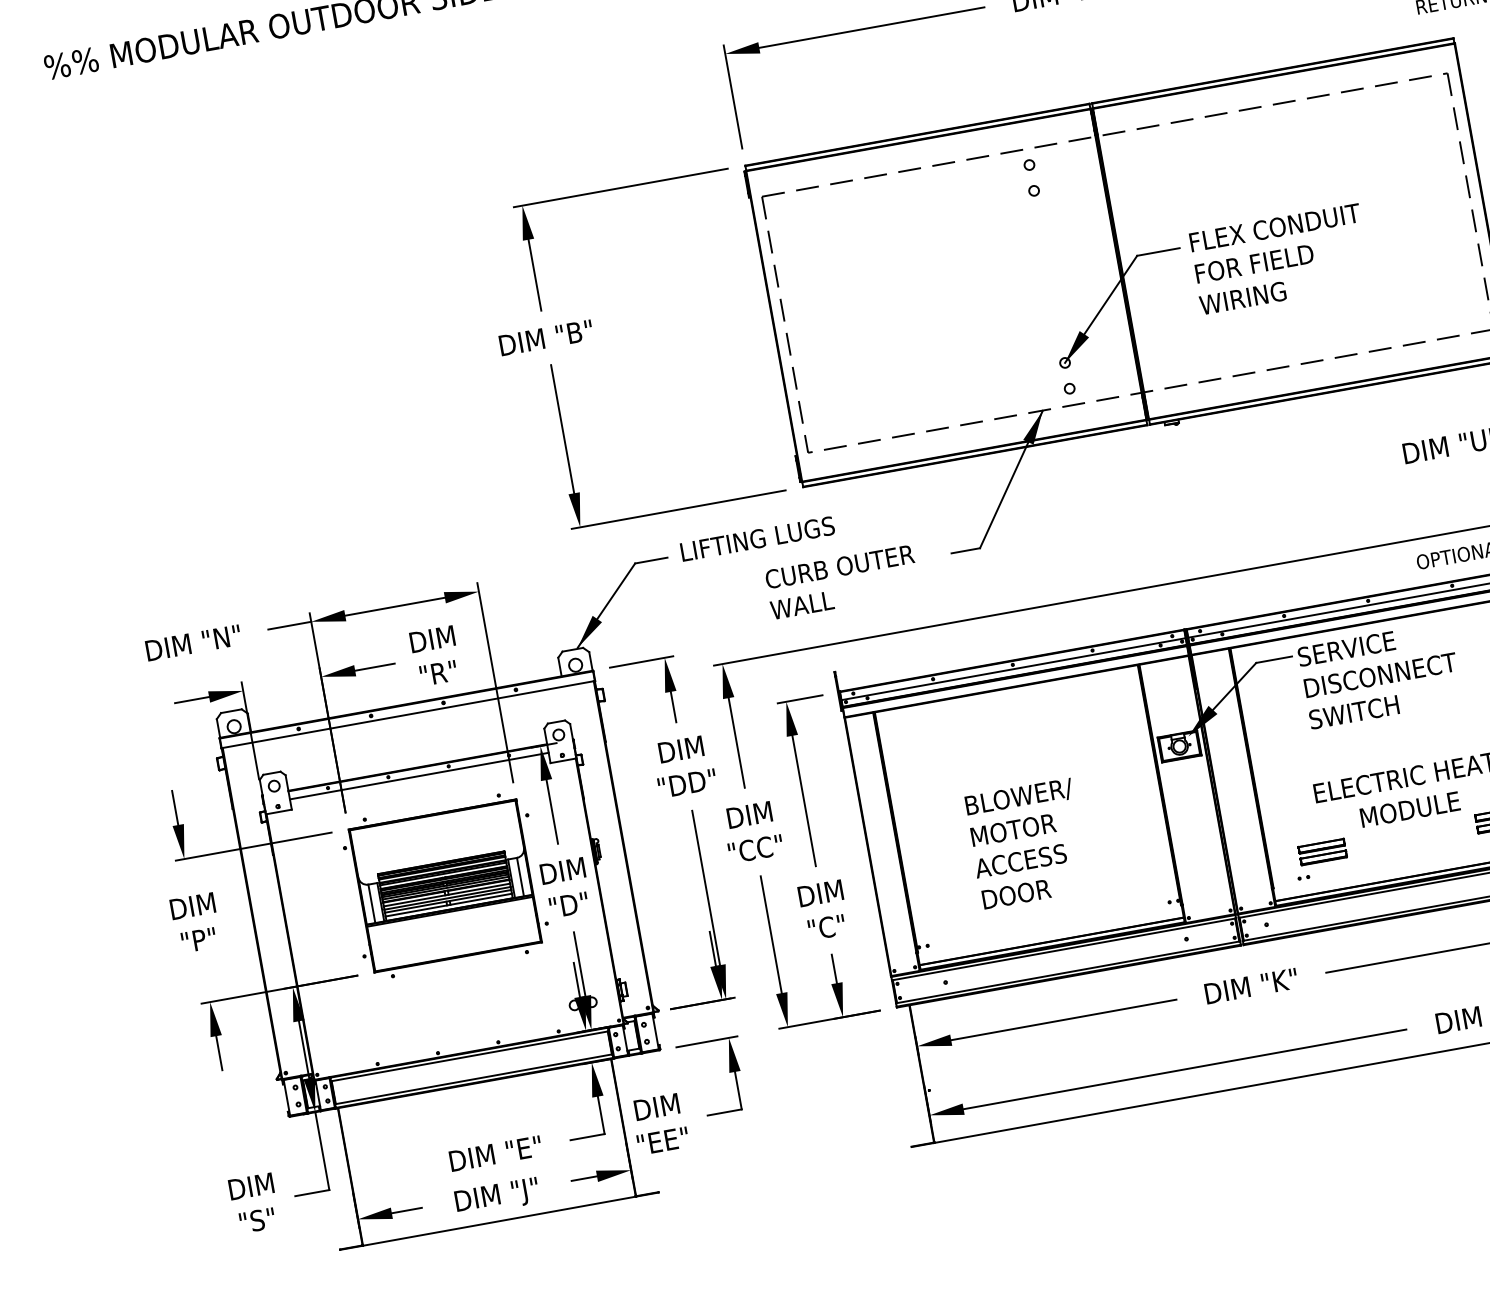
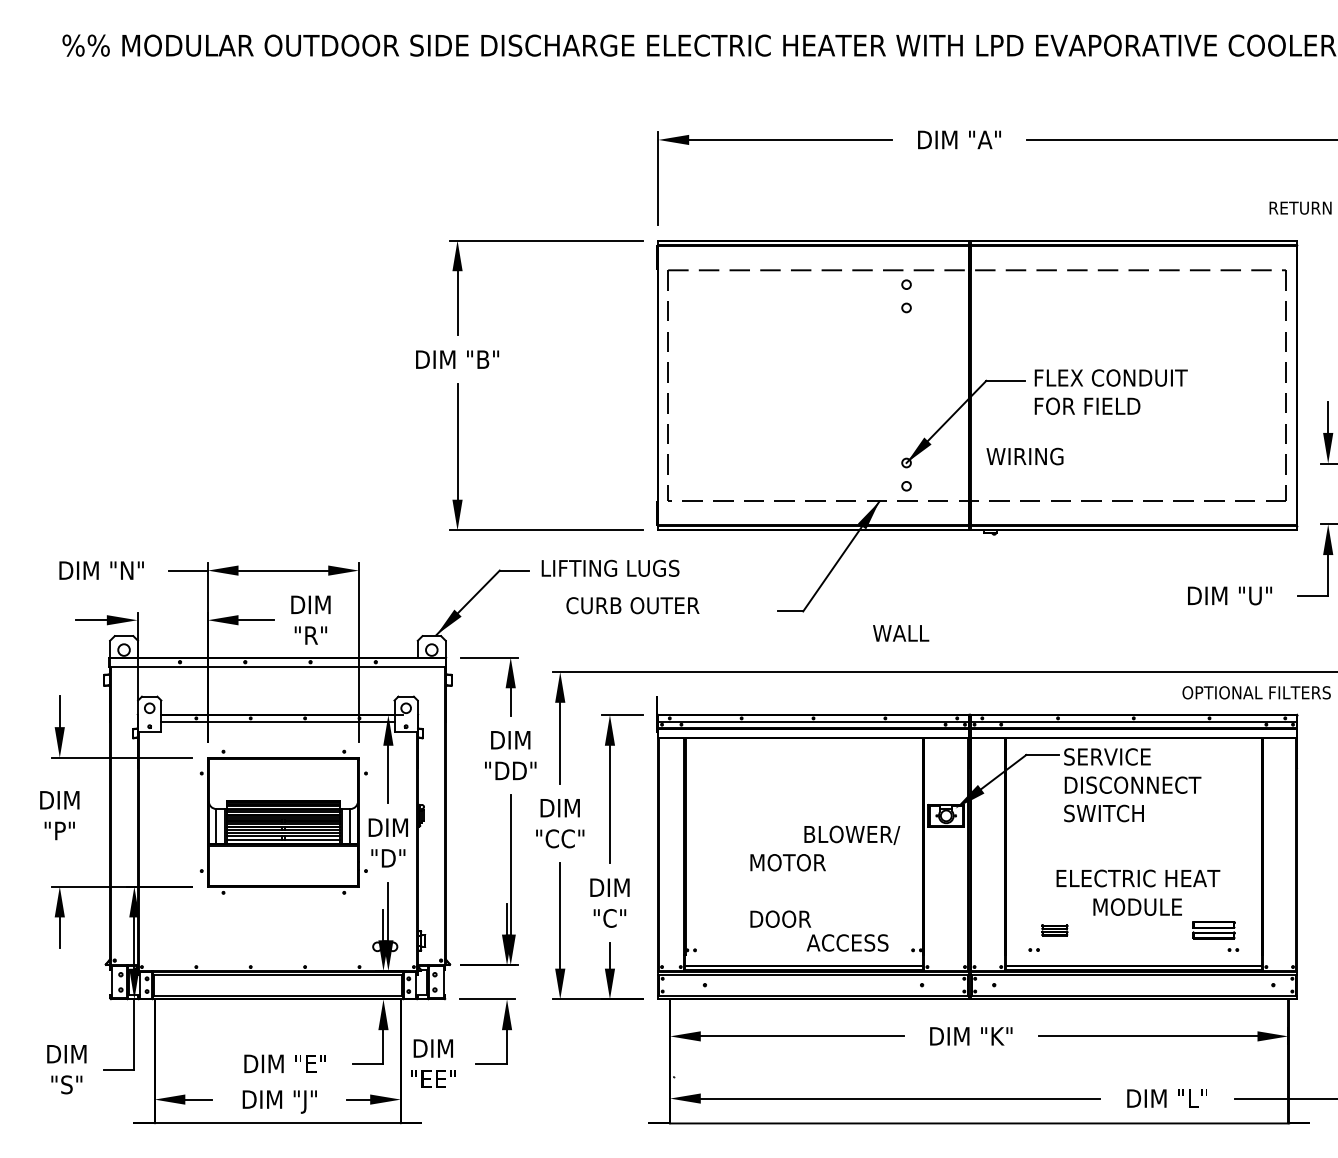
text: (1242, 298) -> (1024, 456), moved
text: (839, 566) -> (632, 605), moved
text: (802, 605) -> (901, 633), moved
text: (1019, 796) -> (852, 834), moved
part: (1322, 852) -> (1054, 930), size x0.6
text: (1020, 860) -> (847, 942), moved

